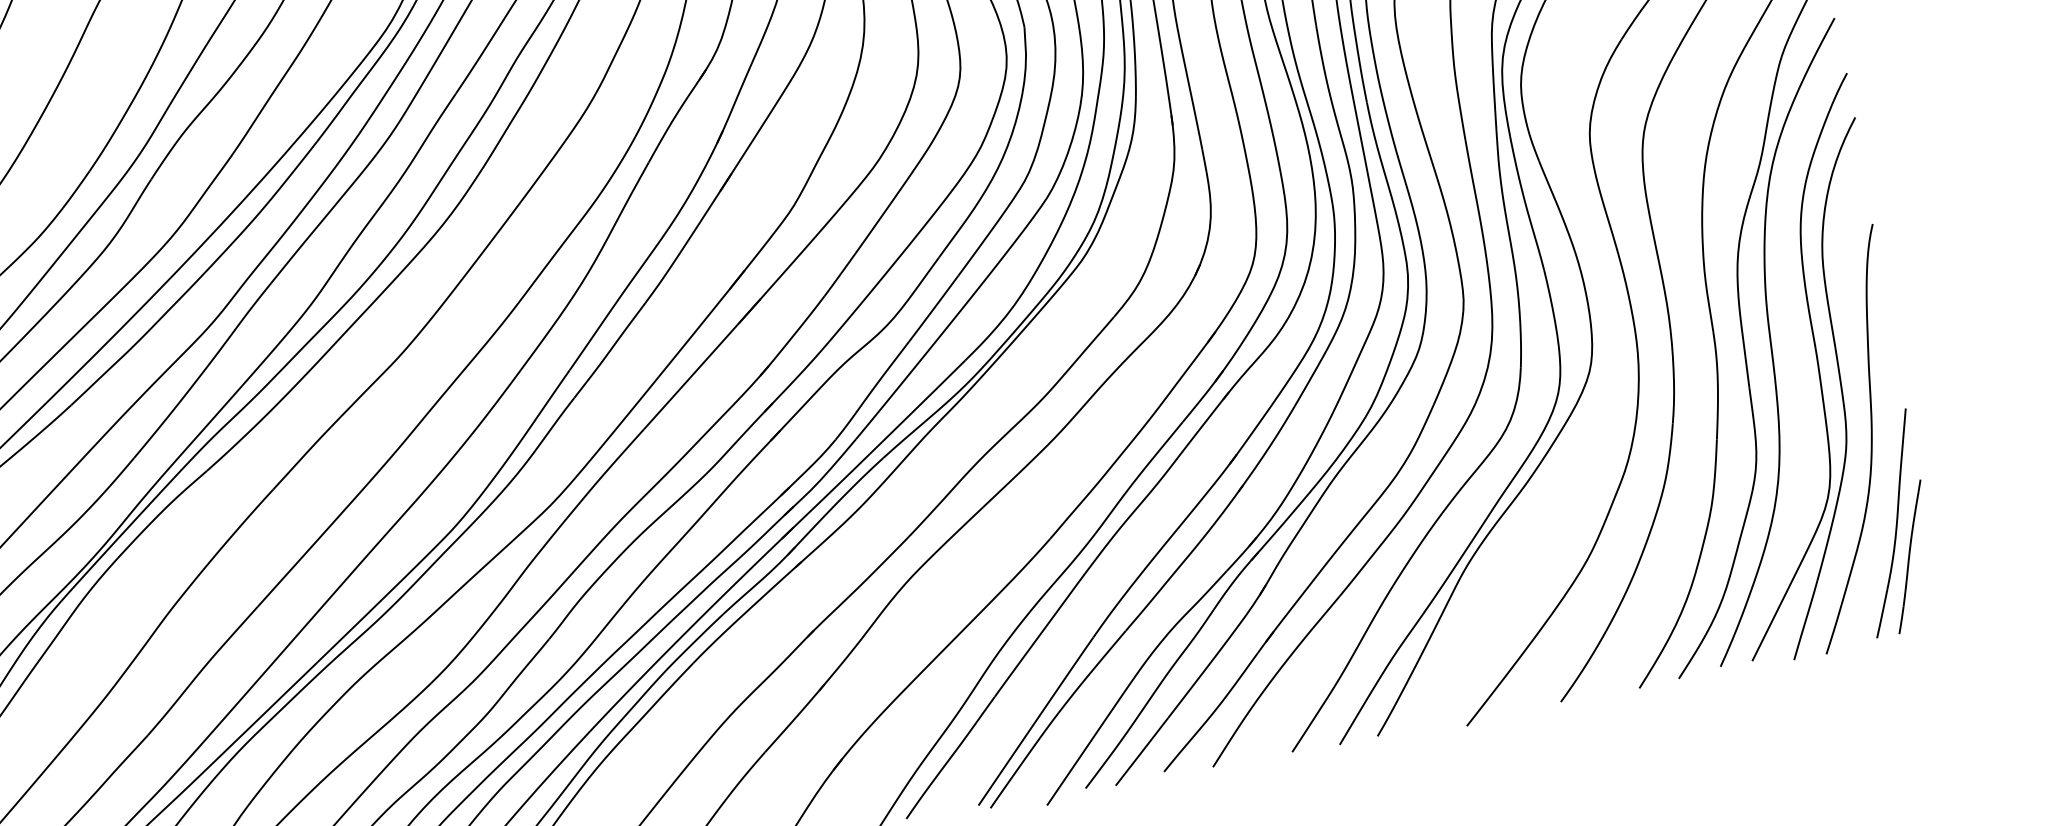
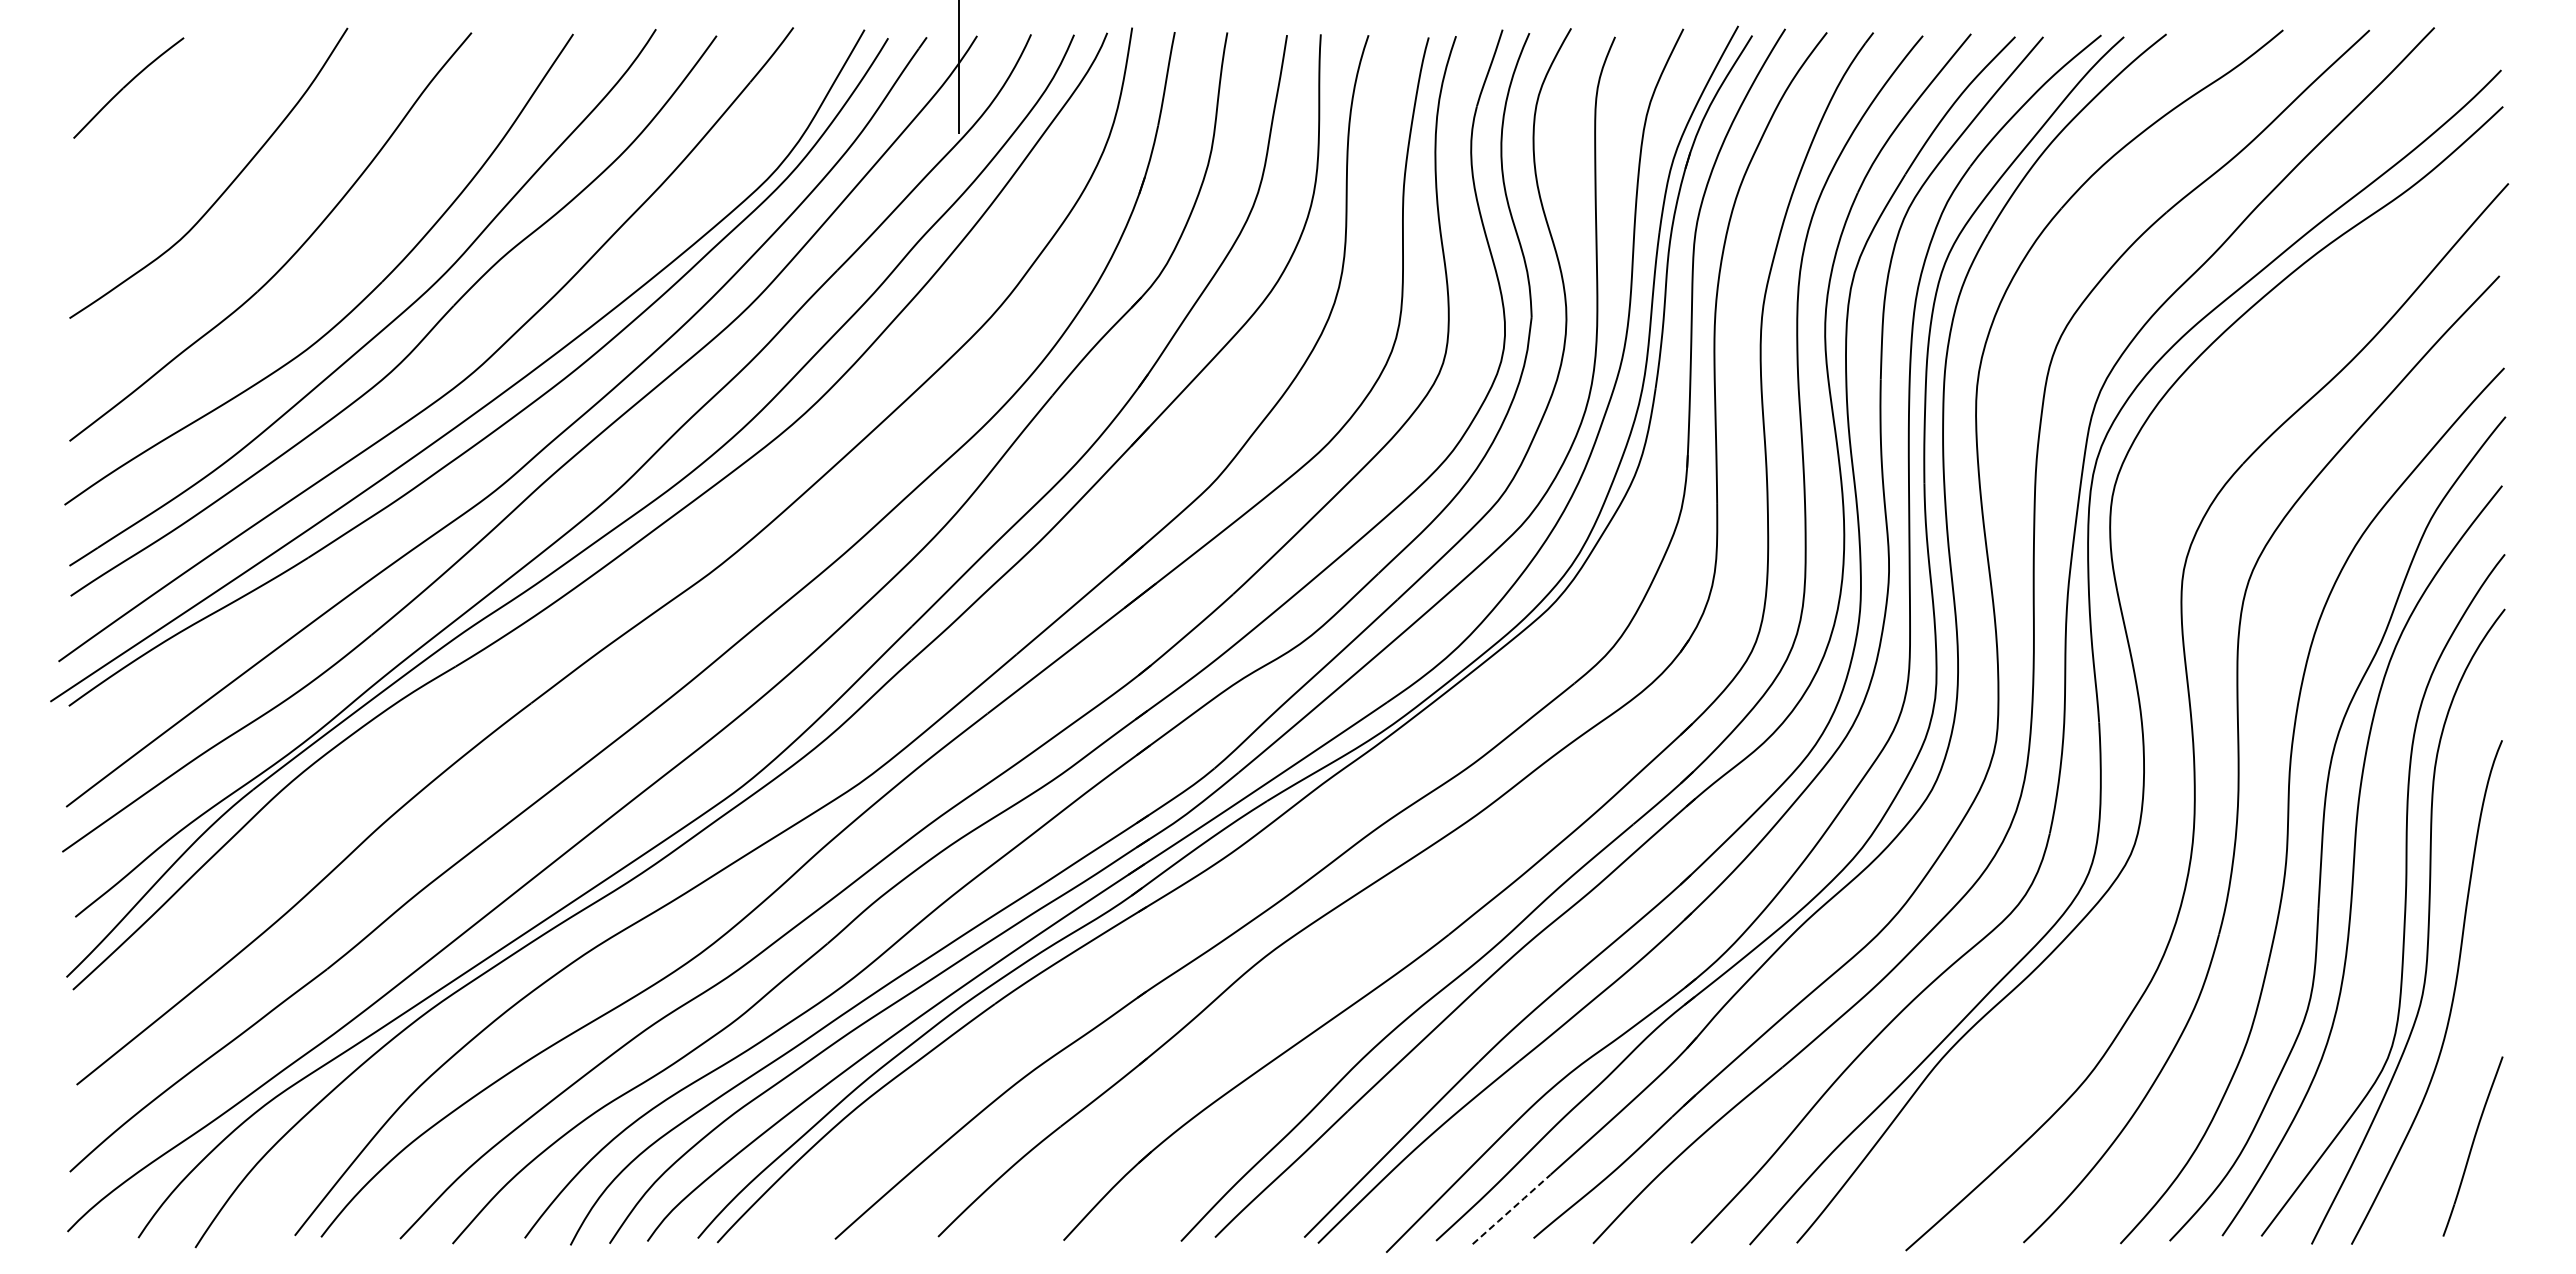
curve: (1895, 523) -> (2463, 1103), removed
line: (1141, 751) -> (1511, 1209), solid -> dashed

